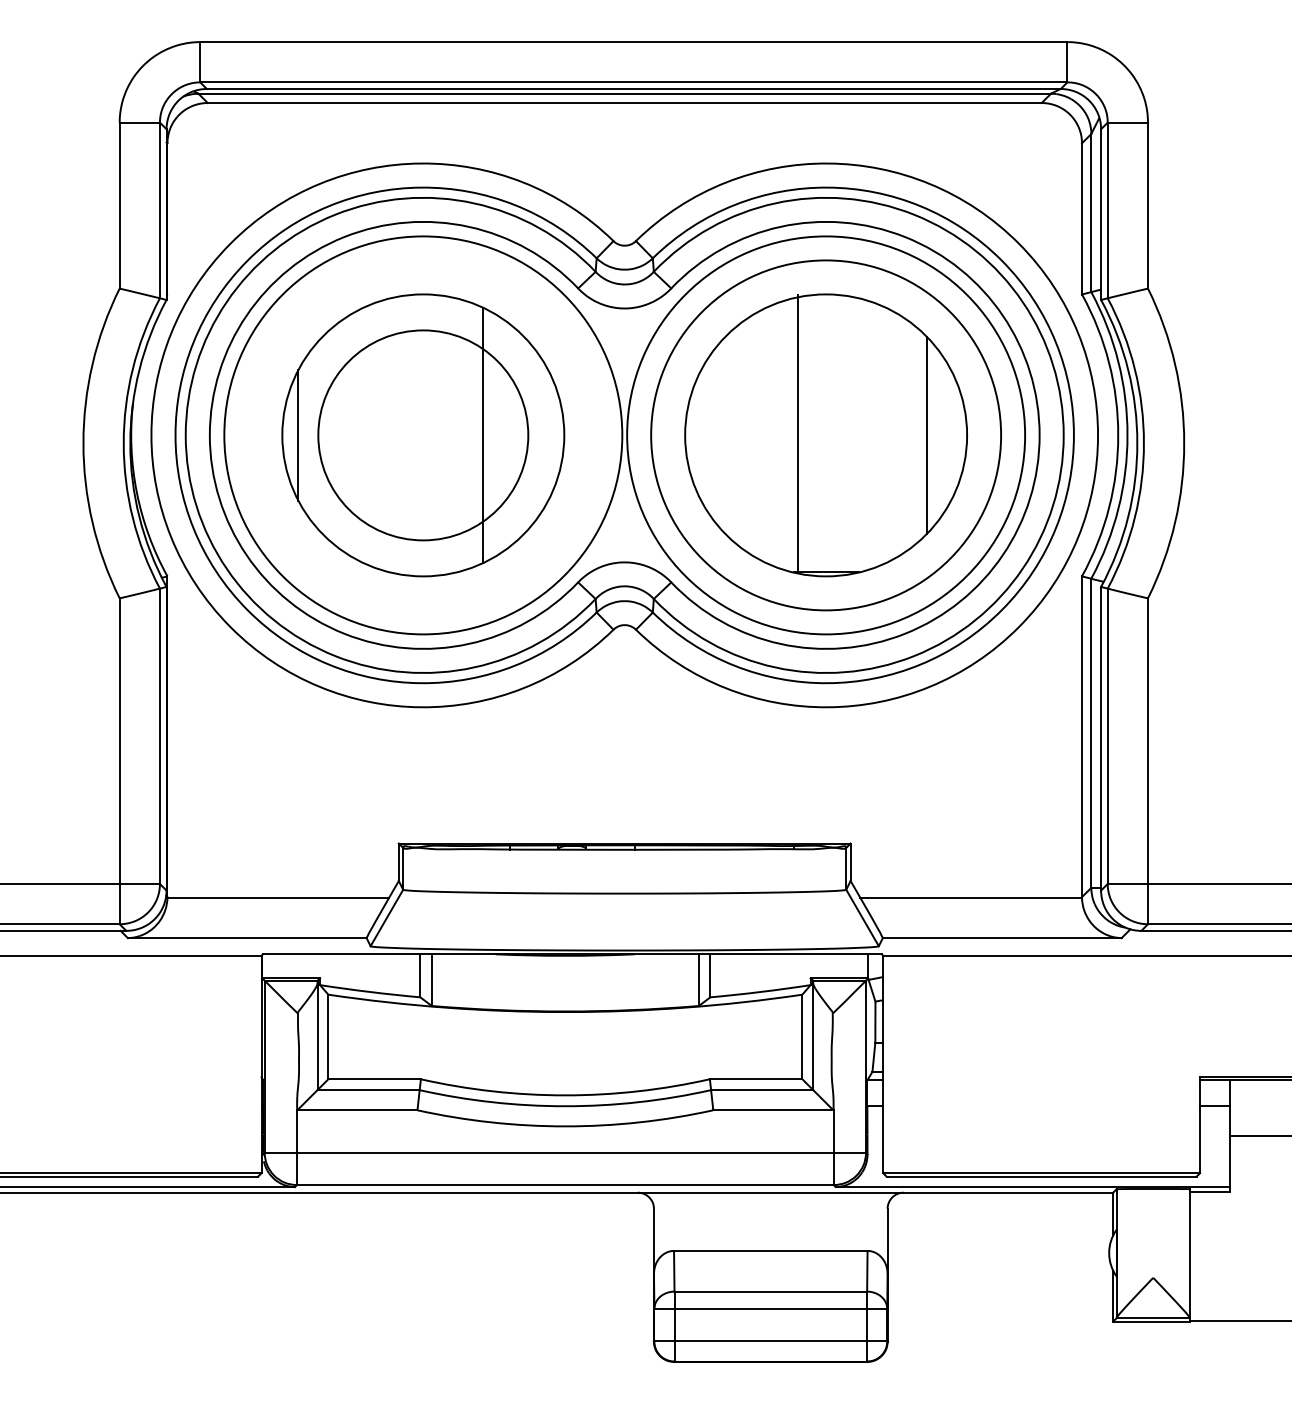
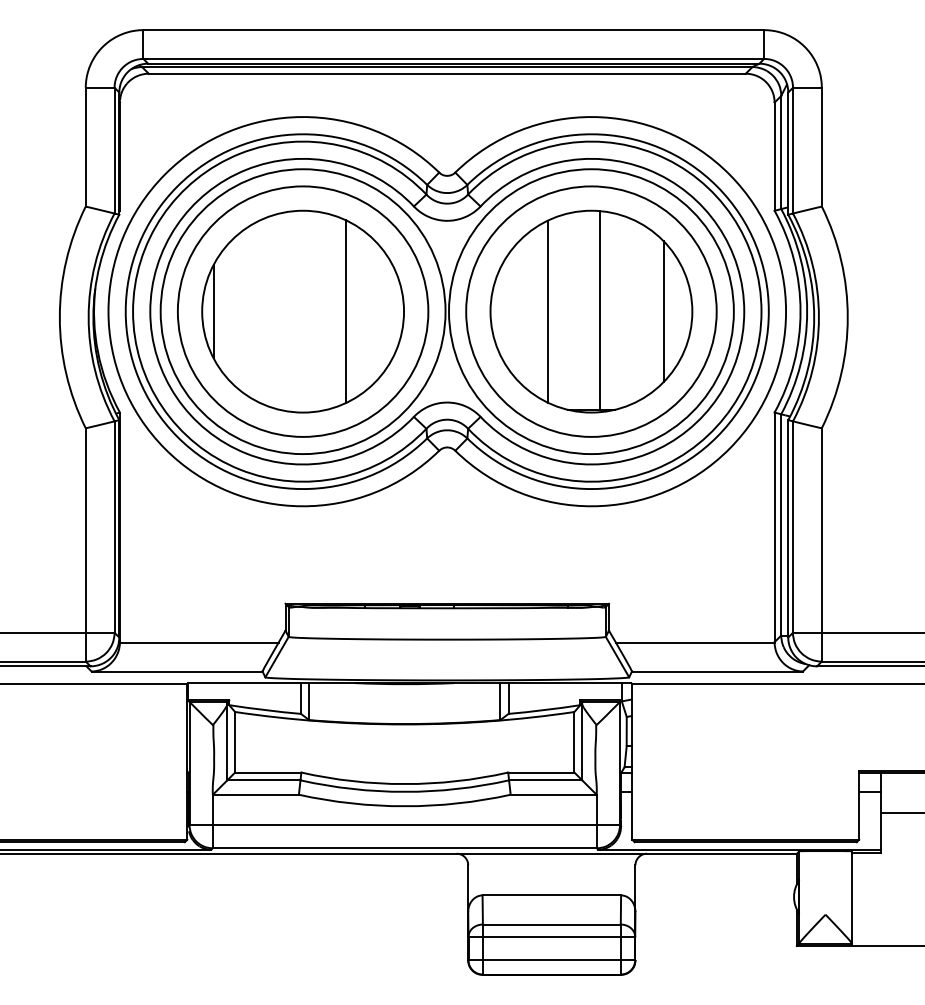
line: (798, 433) -> (600, 310), moved
circle: (423, 435) -> (303, 311), size x1.67
line: (764, 435) -> (547, 311), added

